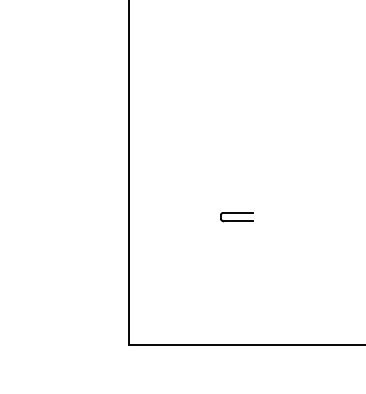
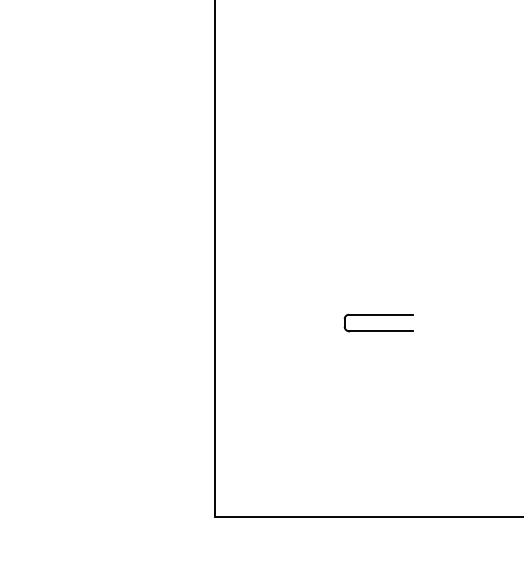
part: (236, 217) -> (378, 324), size x1.4

